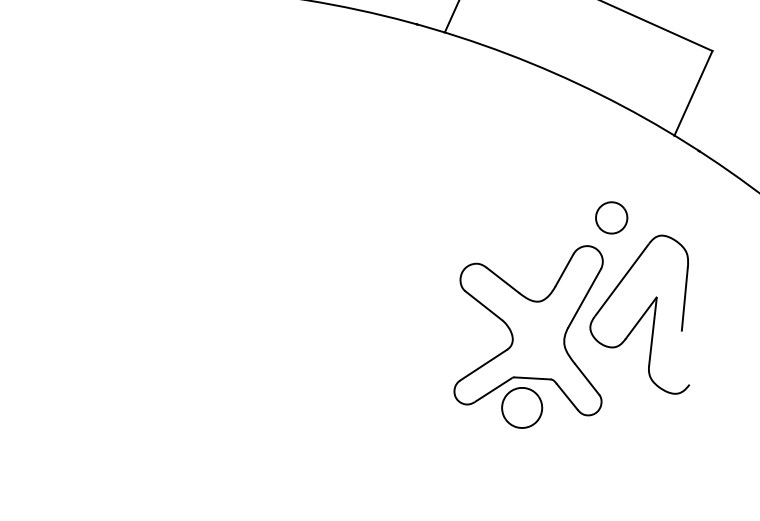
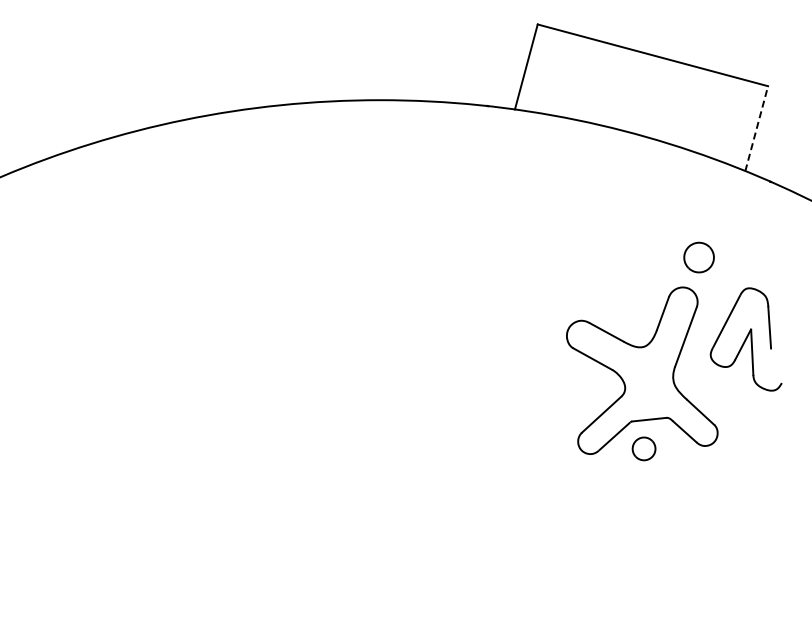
line: (693, 93) -> (756, 128), solid -> dashed
part: (646, 311) -> (745, 339), size x0.7
part: (521, 407) -> (643, 448), size x0.6

